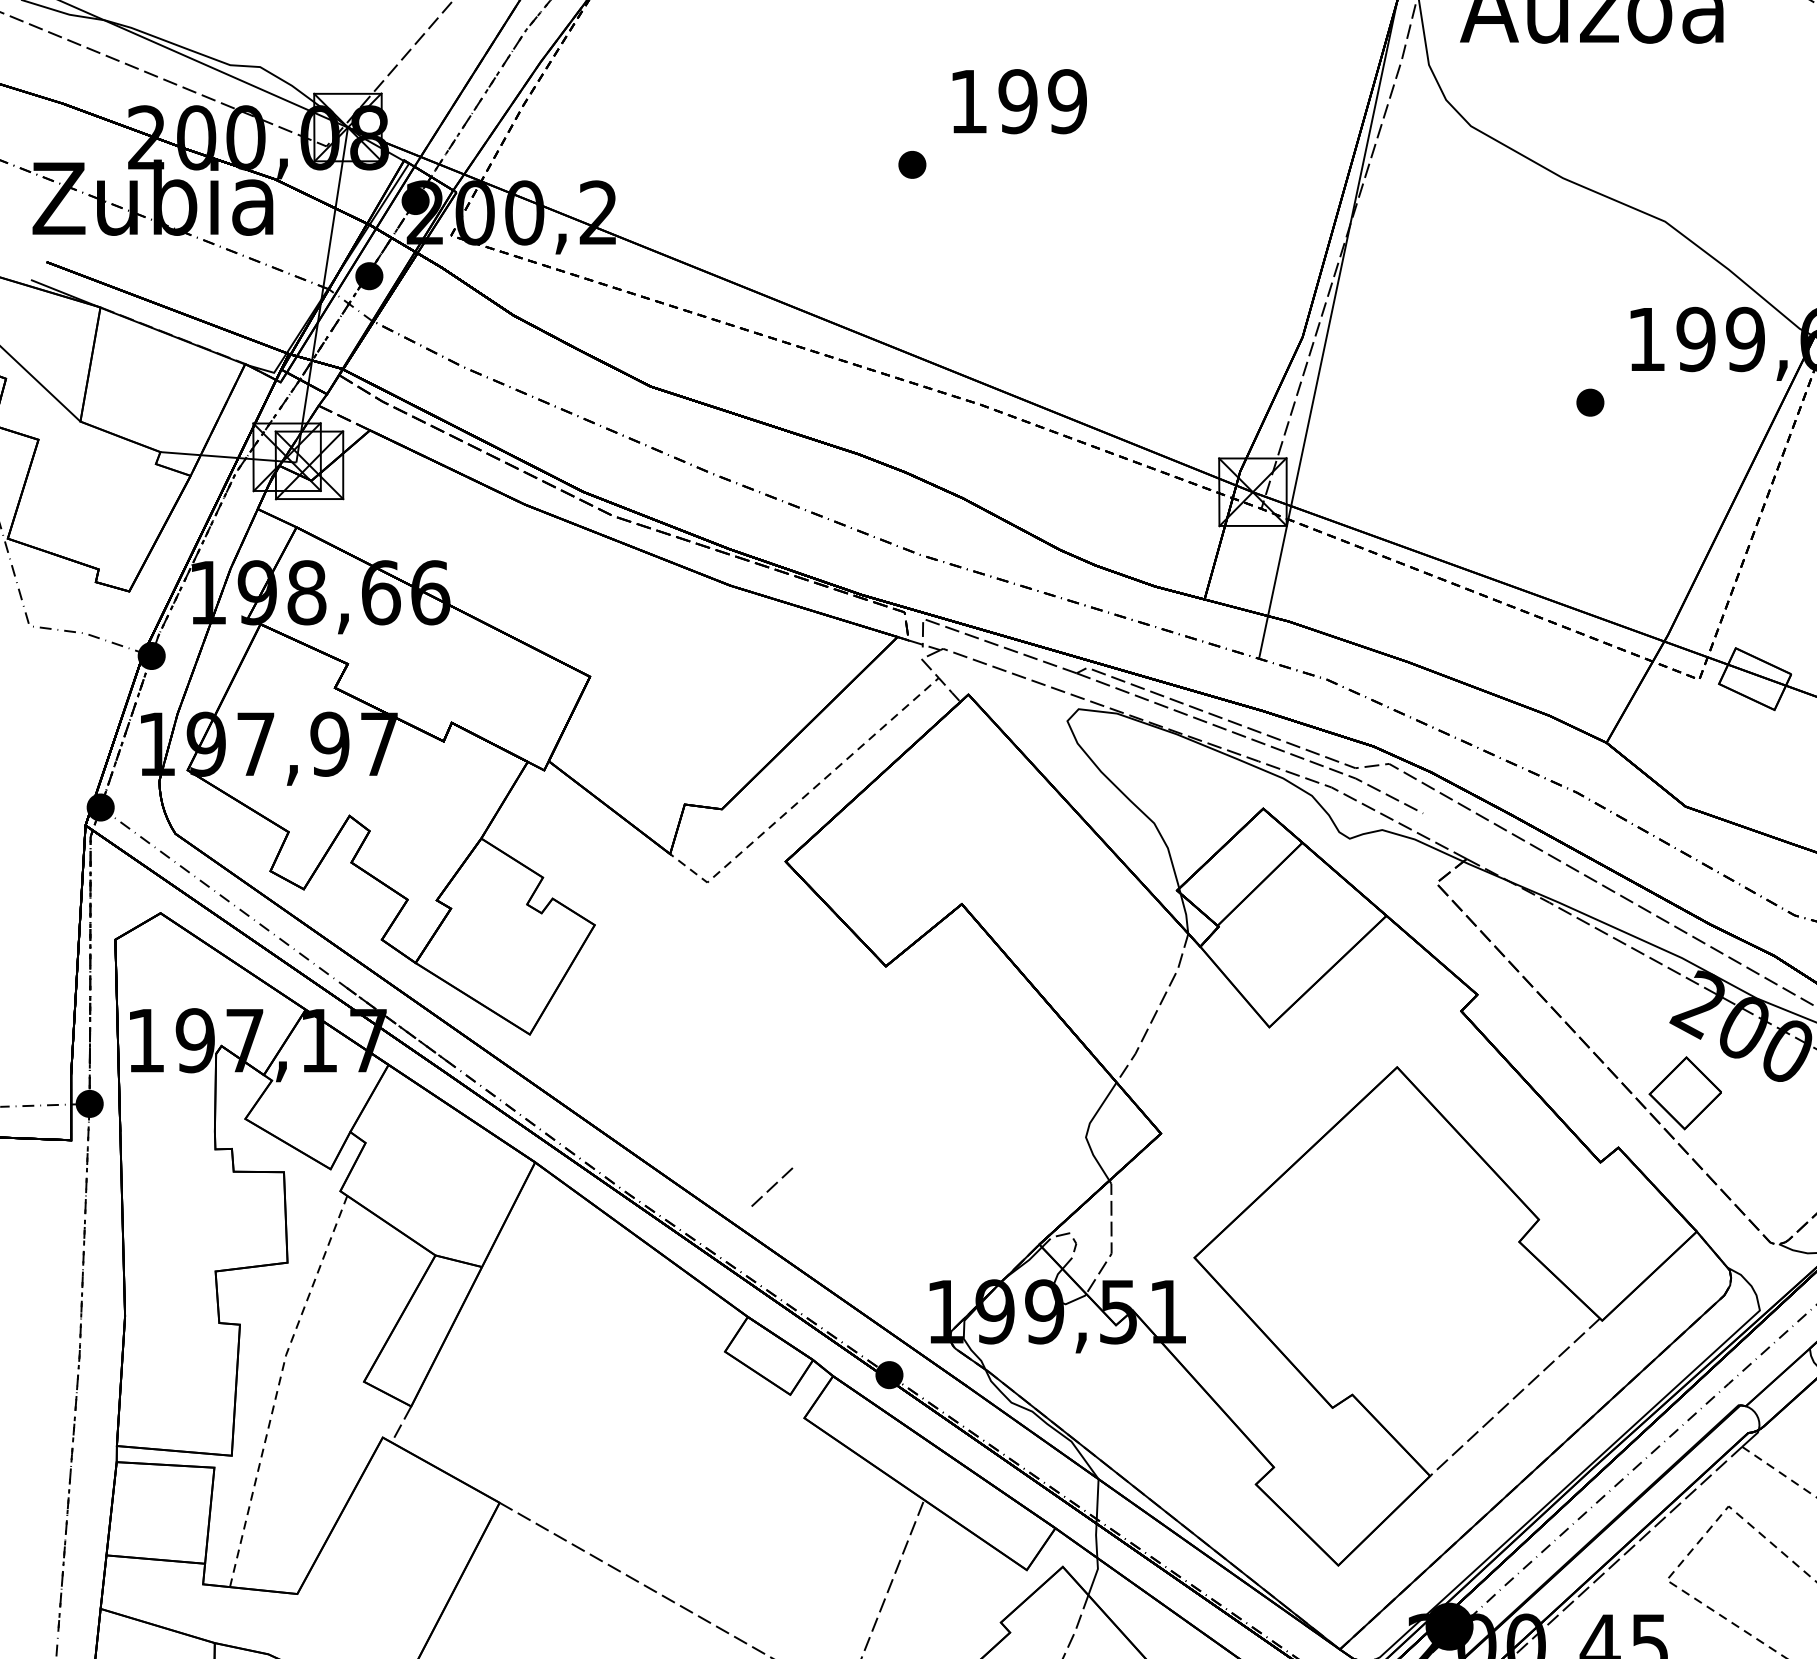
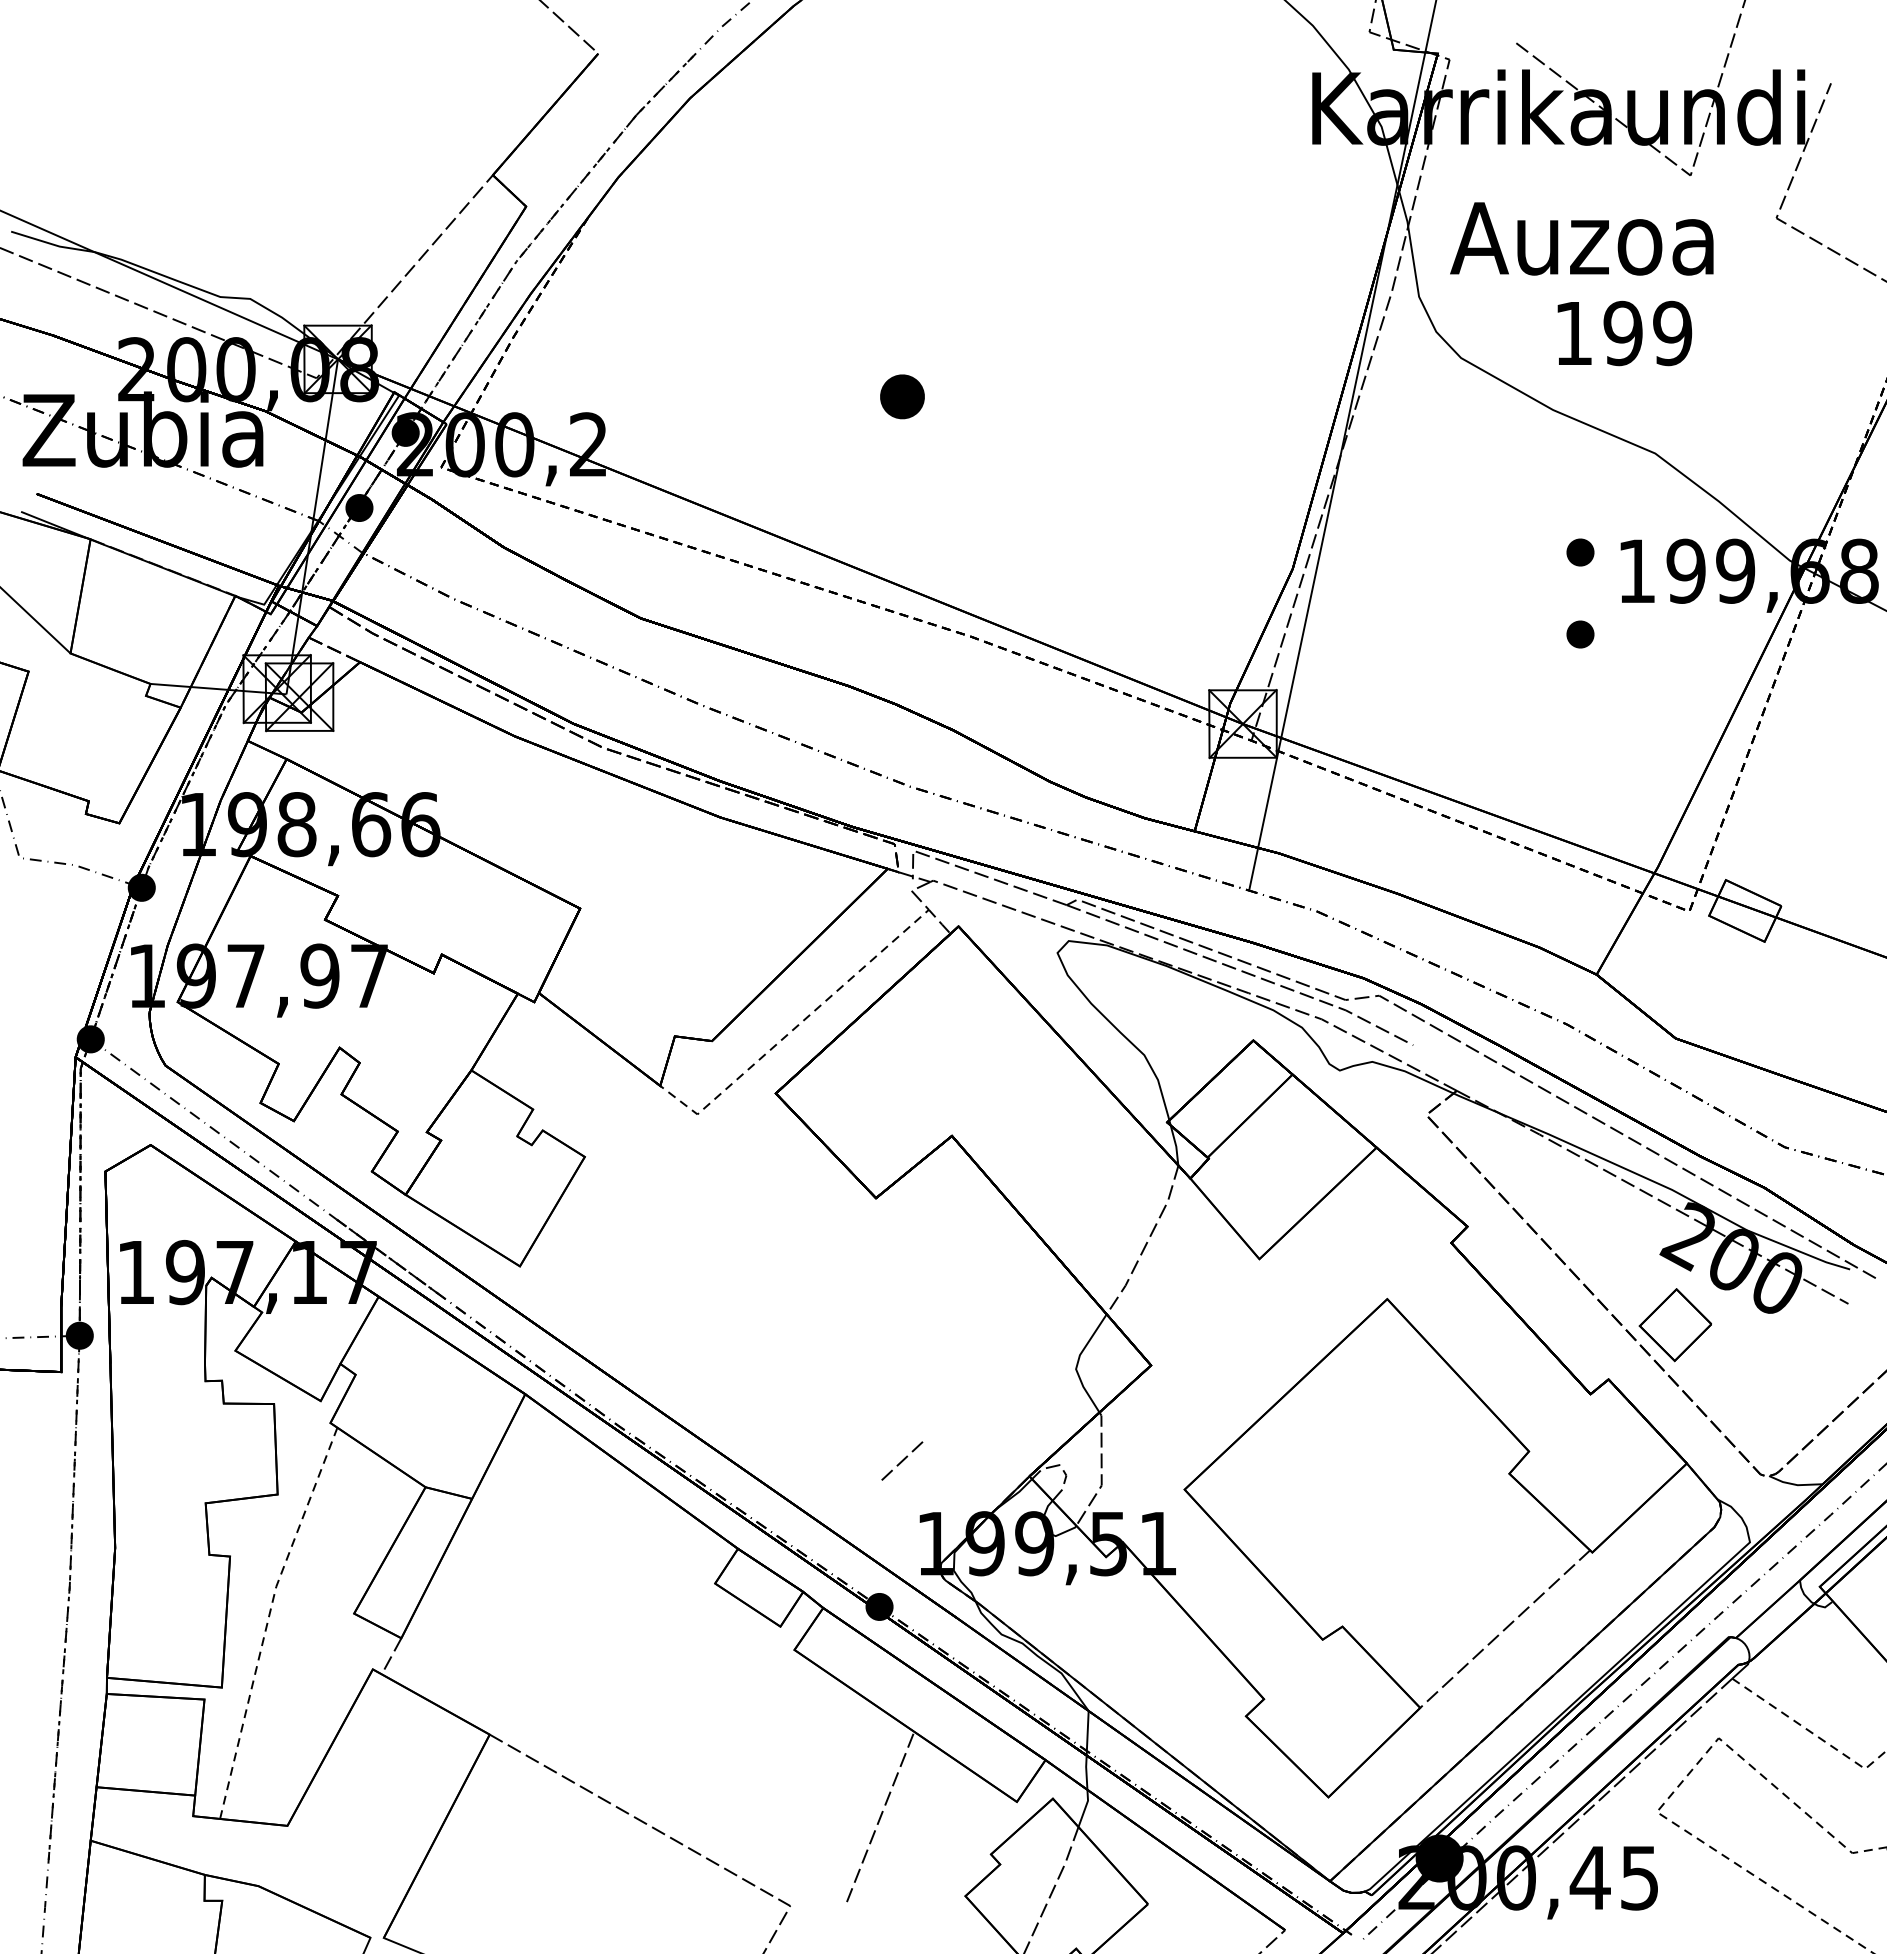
text: (1019, 101) -> (1624, 333), moved
part: (912, 164) -> (902, 396), size x1.6
part: (1590, 320) -> (1580, 552), added
line: (772, 1186) -> (902, 1460), moved

